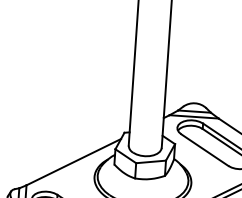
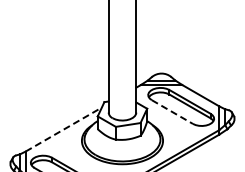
line: (204, 150) -> (172, 112), solid -> dashed
line: (74, 162) -> (64, 129), solid -> dashed

